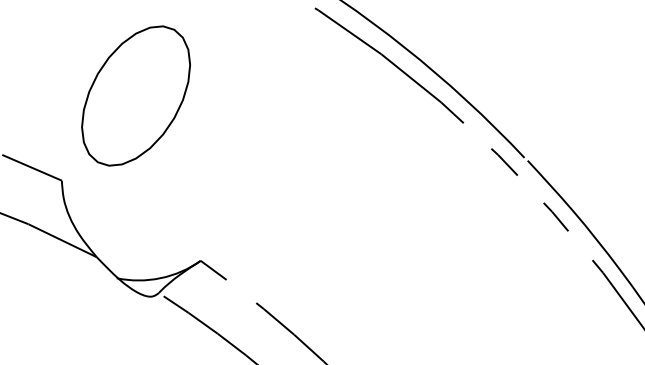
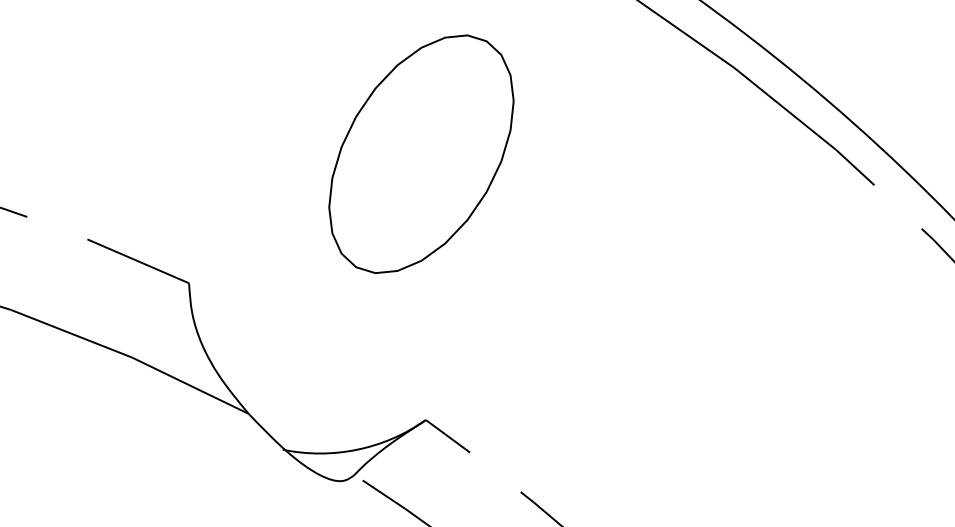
part: (135, 95) -> (420, 153), moved

